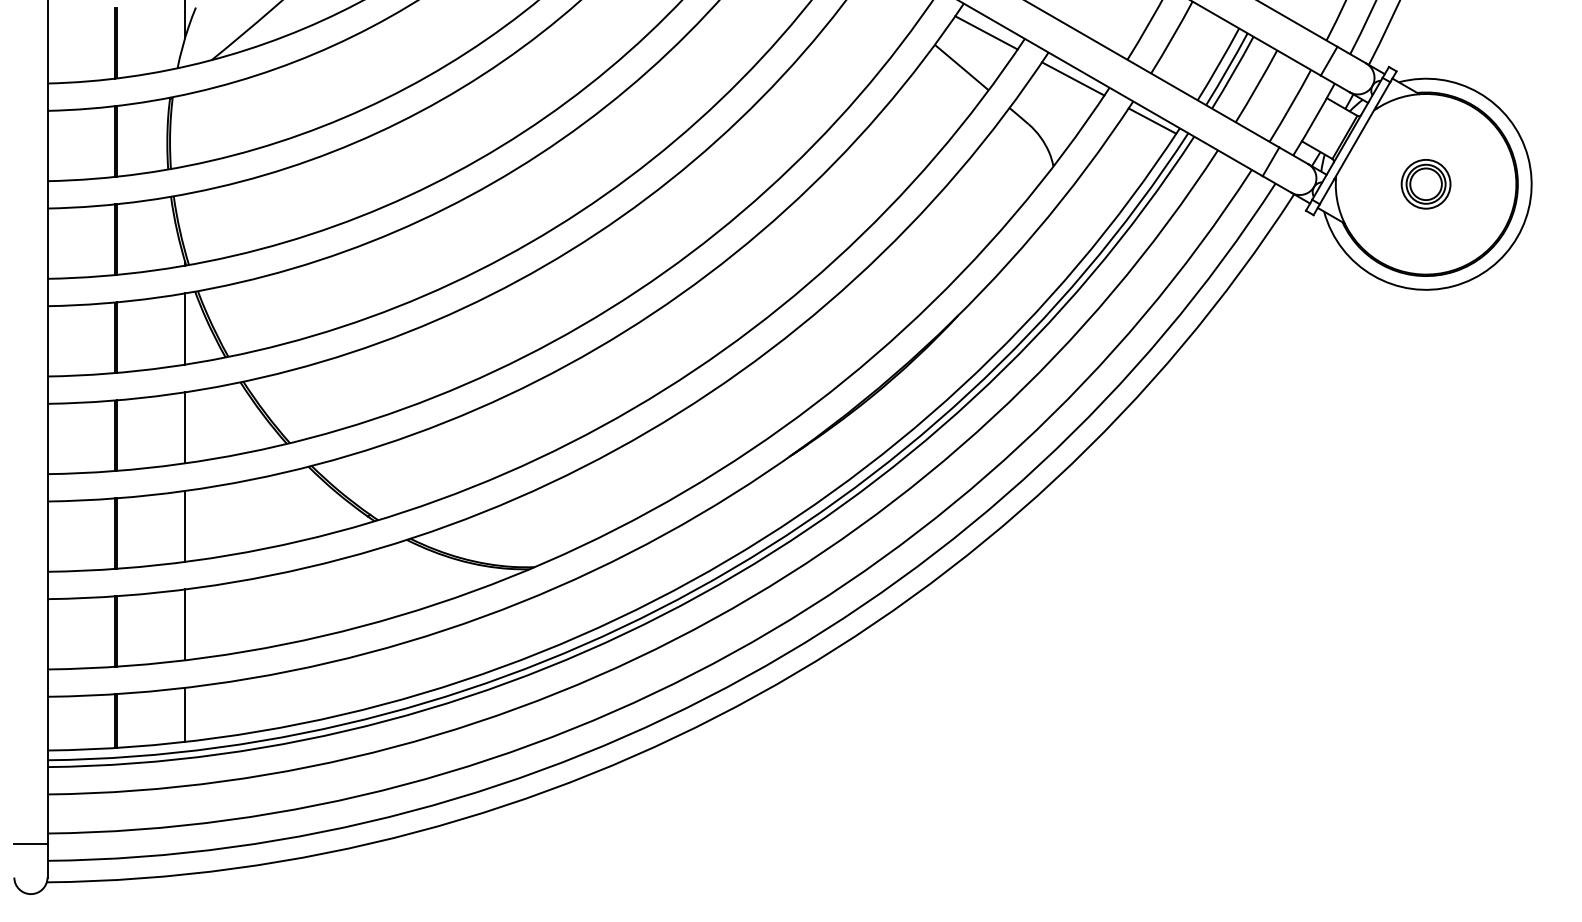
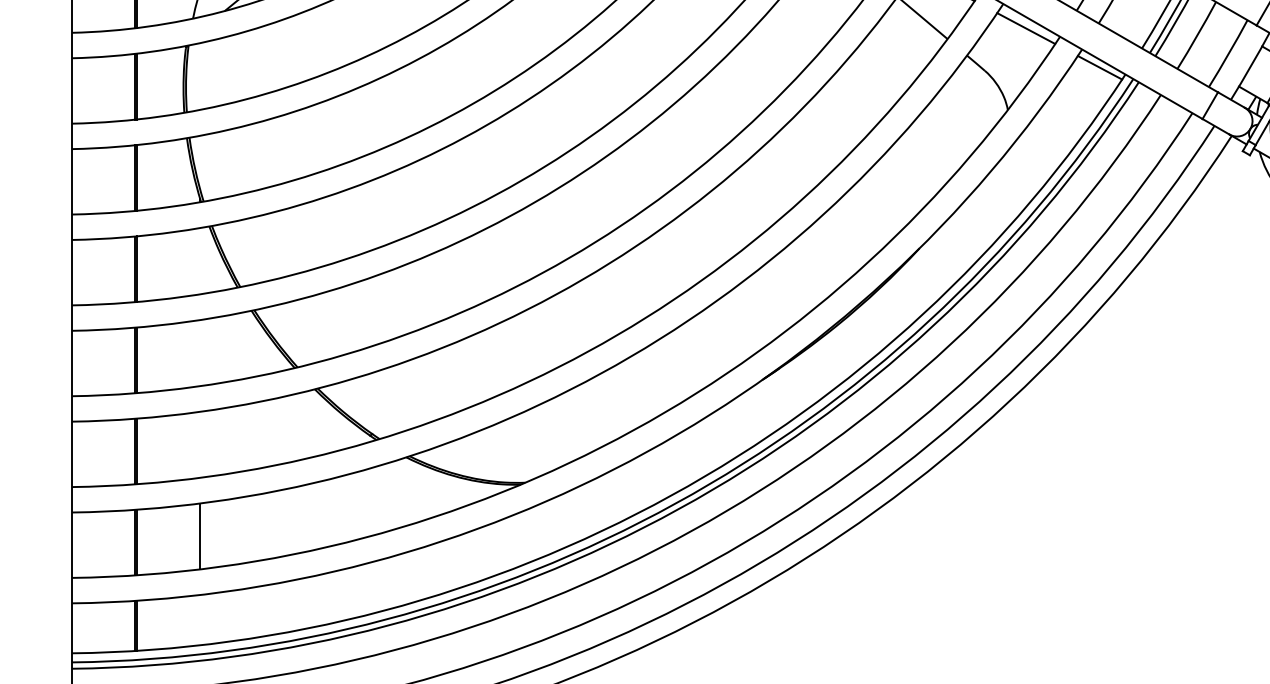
line: (185, 328) -> (200, 260), removed
line: (185, 427) -> (200, 352), removed
line: (185, 525) -> (200, 443), removed
line: (185, 714) -> (200, 619), removed

